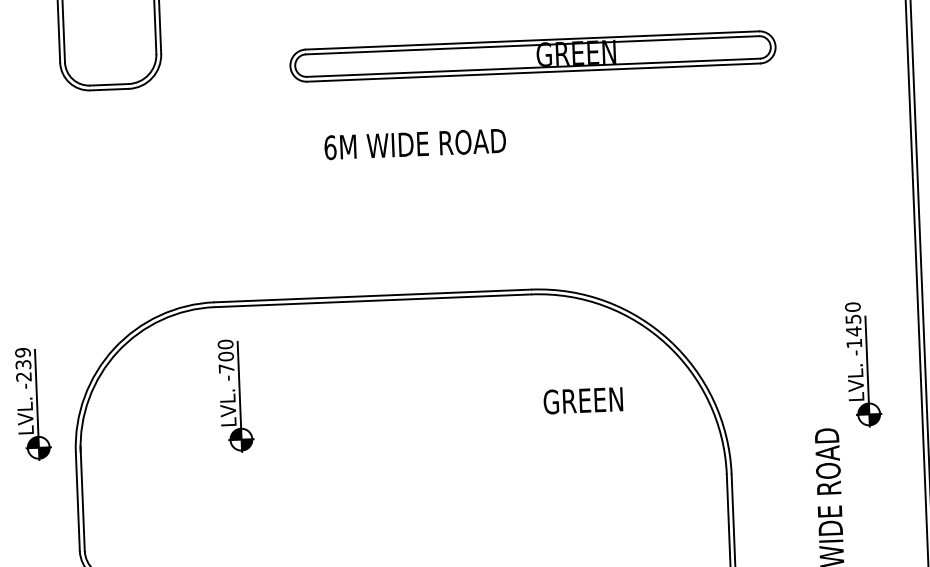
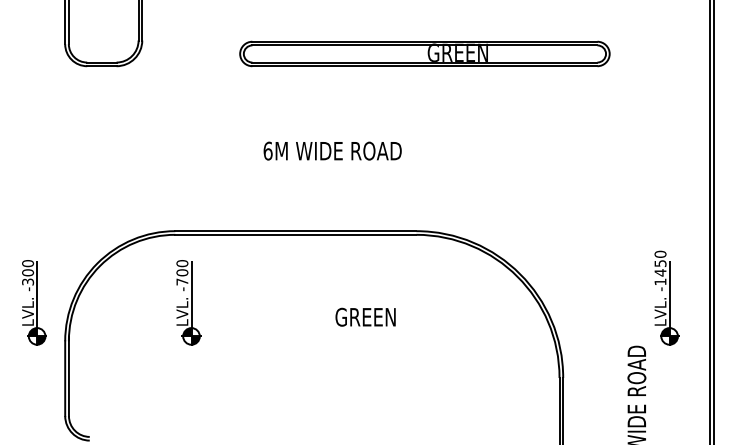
text: (414, 143) -> (332, 150), moved
text: (24, 364) -> (28, 272), -239 -> -300
text: (583, 399) -> (365, 316), moved

